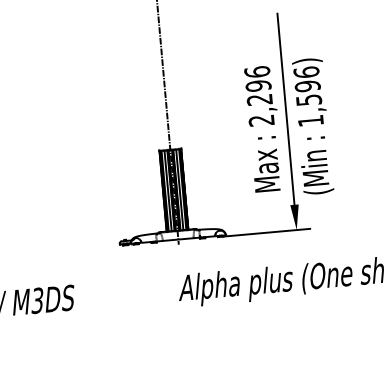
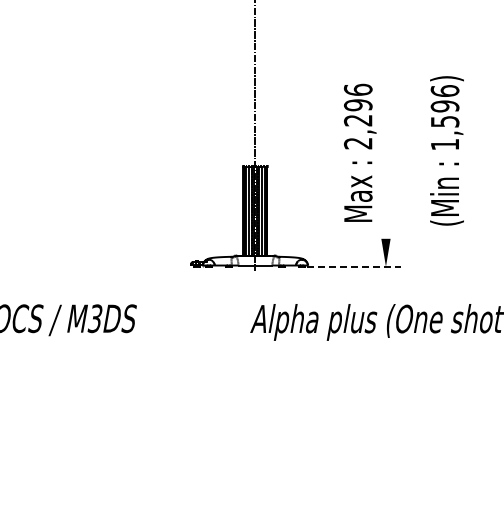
line: (285, 109) -> (385, 133), removed
text: (312, 126) -> (446, 150), moved
line: (268, 232) -> (354, 266), solid -> dashed

